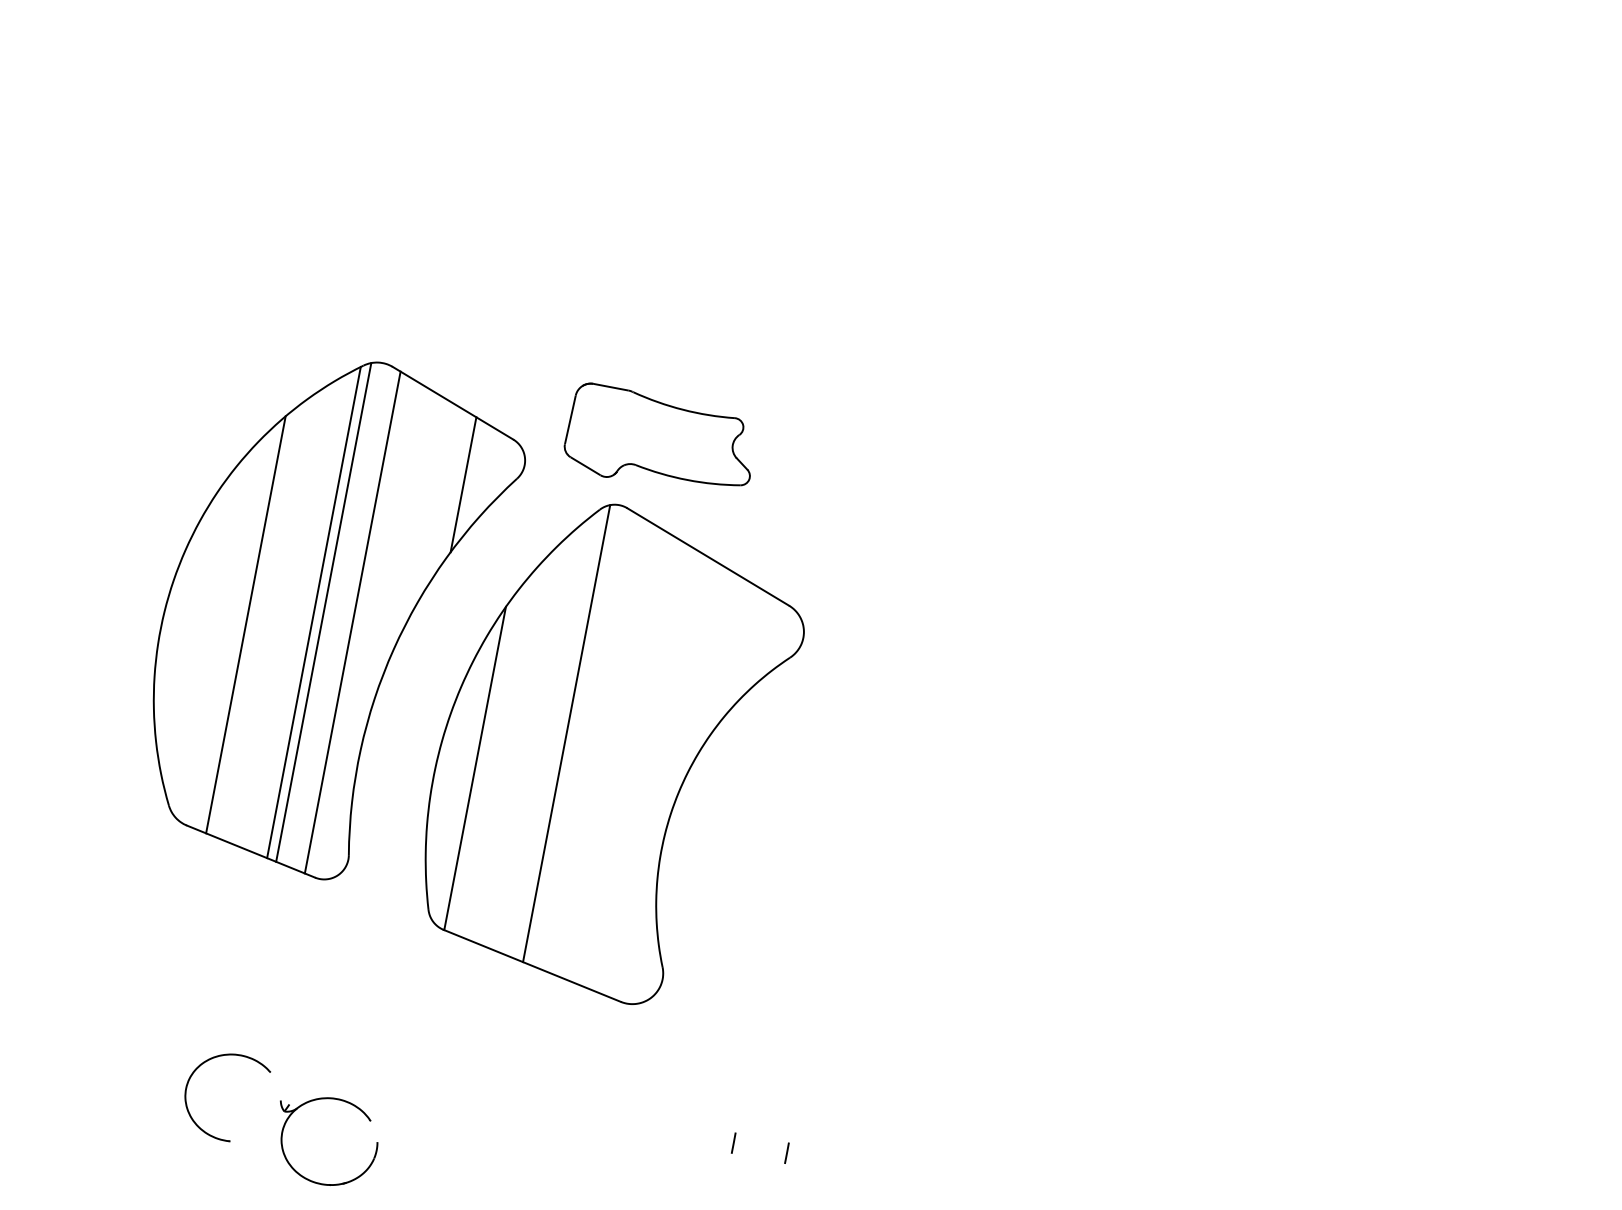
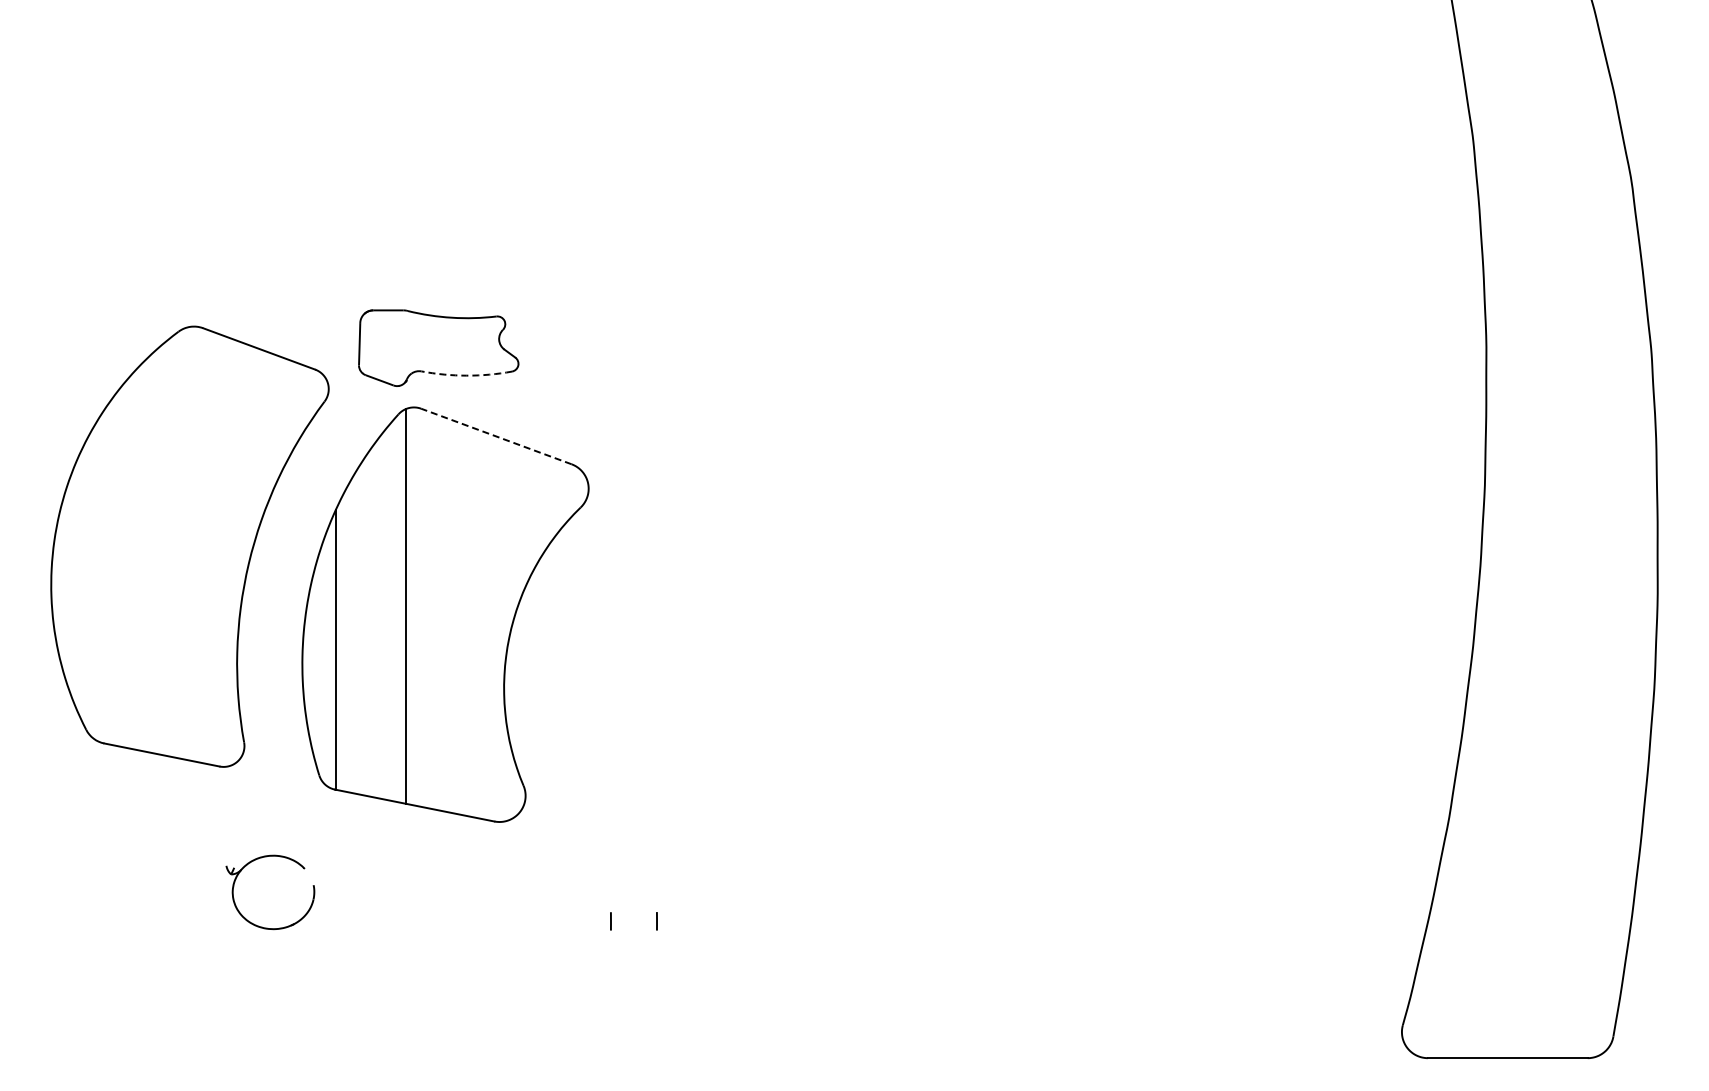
arc: (687, 479) -> (466, 375), solid -> dashed
line: (463, 483) -> (280, 414), removed
line: (707, 556) -> (495, 436), solid -> dashed
line: (323, 611) -> (184, 543), removed
line: (314, 612) -> (176, 545), removed
line: (352, 622) -> (210, 547), removed
line: (245, 624) -> (121, 566), removed
part: (186, 1096) -> (147, 969), removed
part: (300, 1173) -> (254, 923), moved

